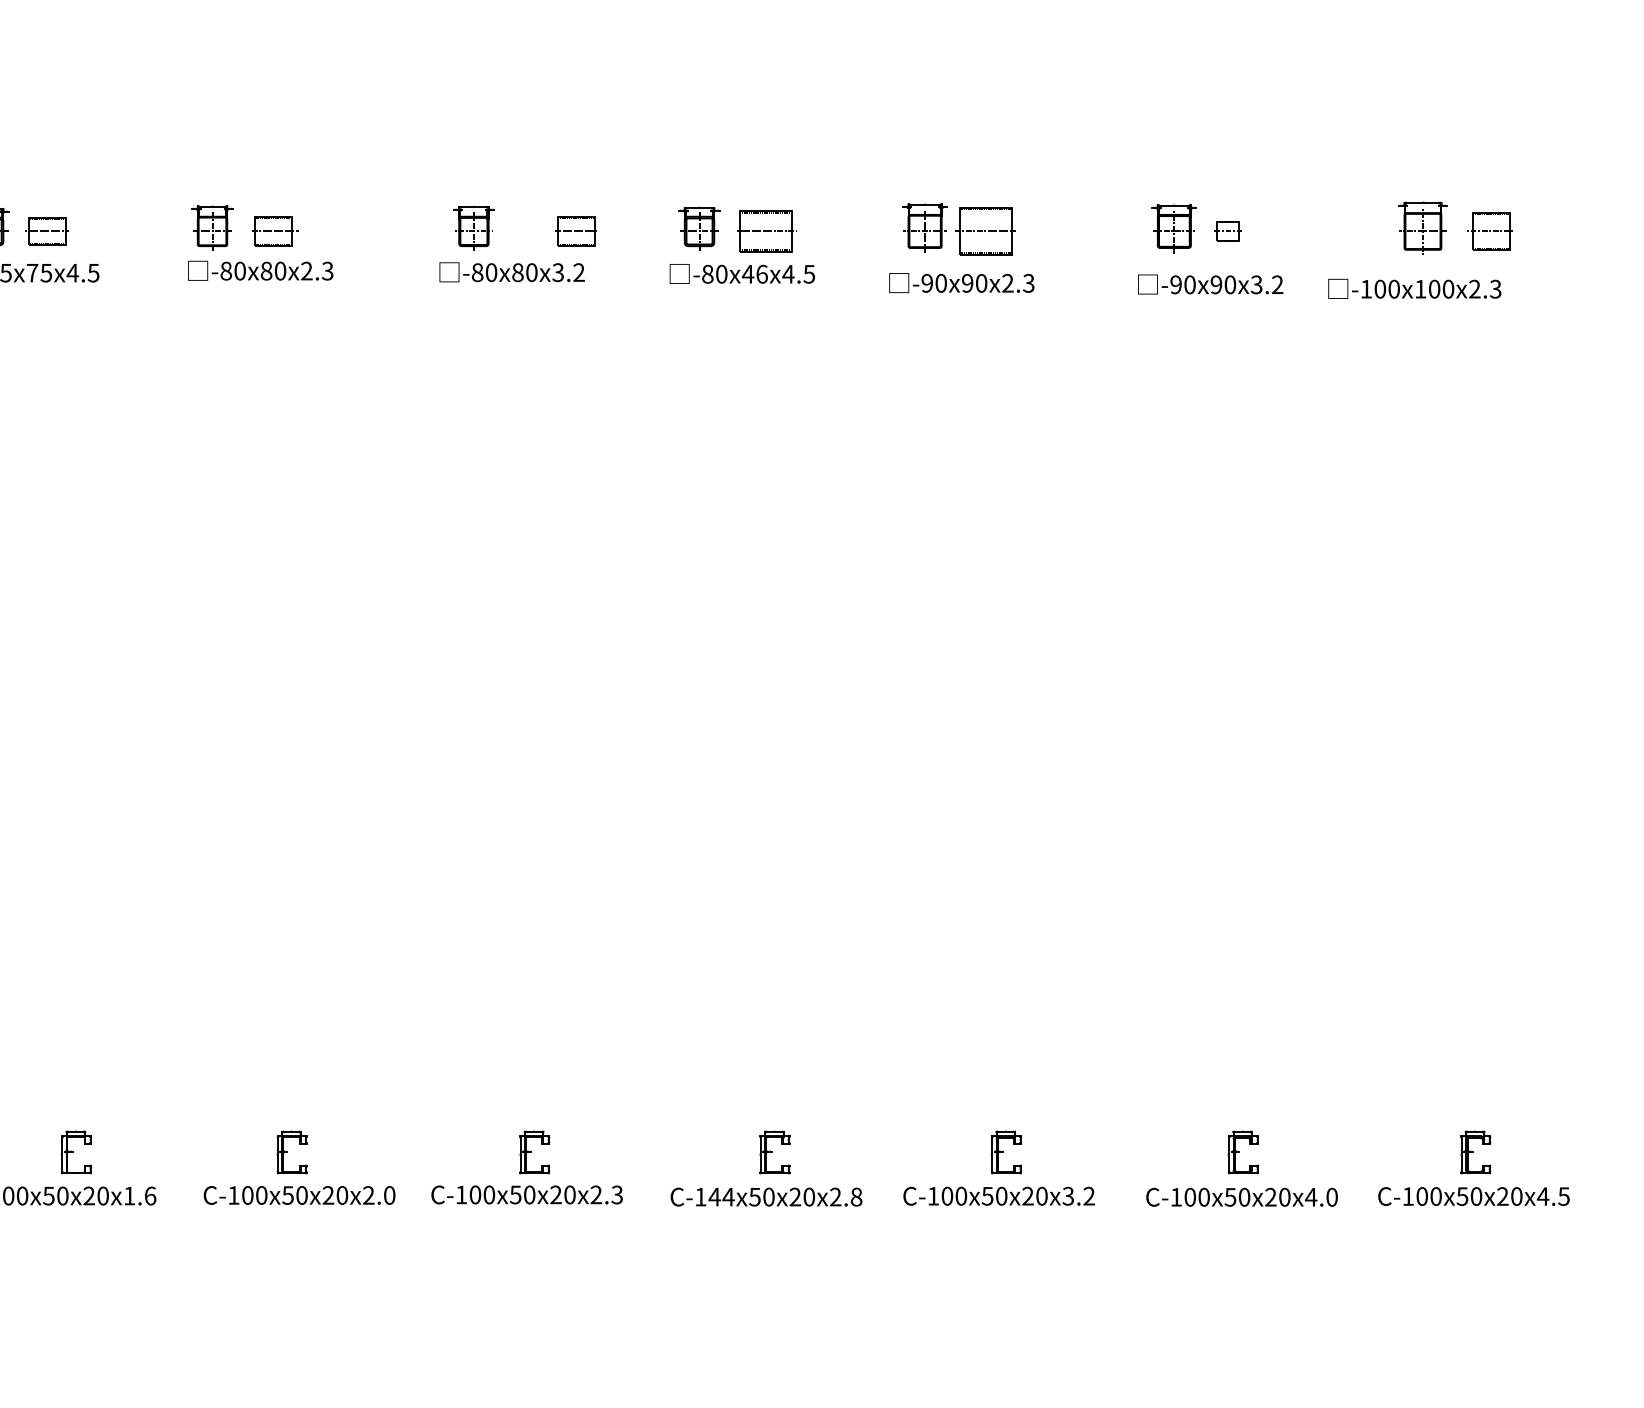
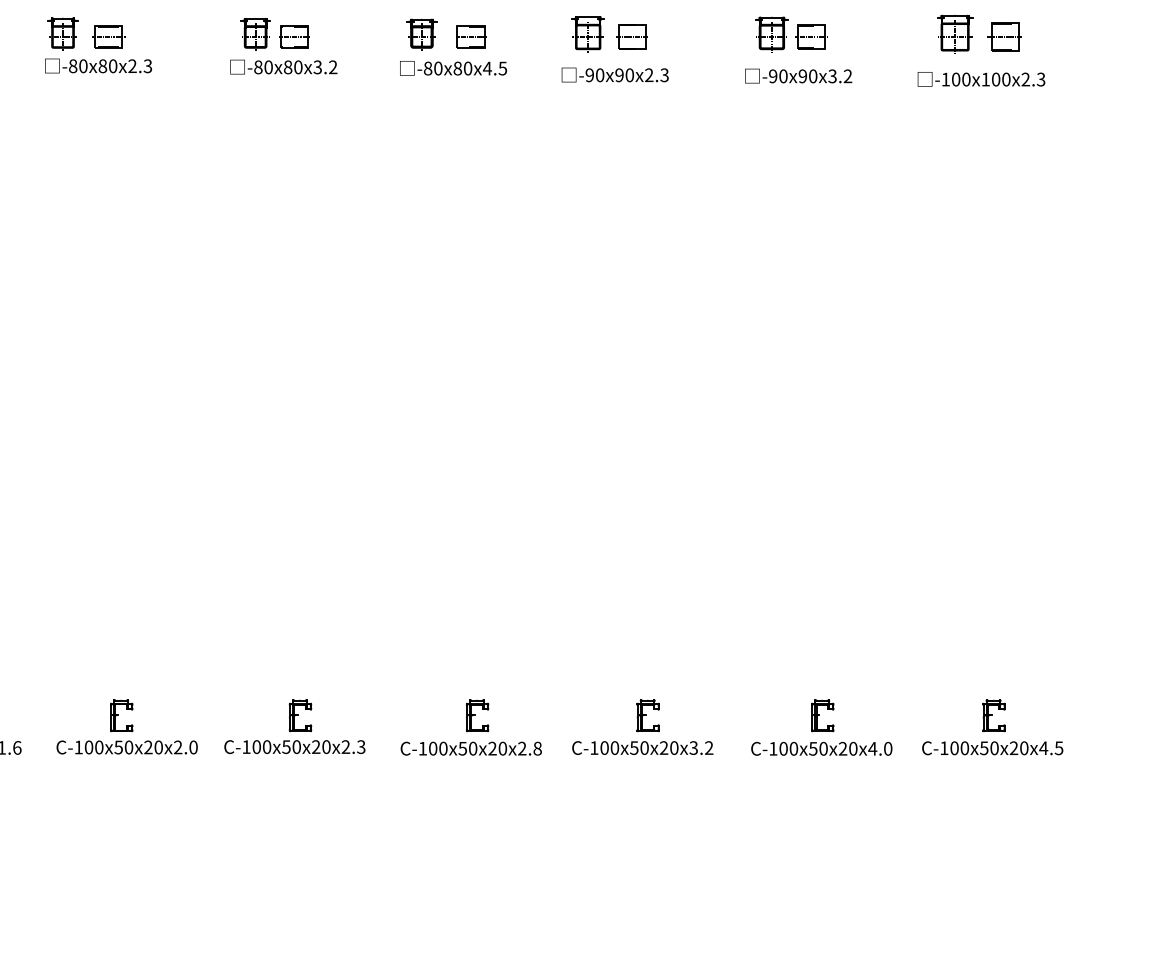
part: (575, 231) -> (293, 37), moved
part: (766, 231) -> (471, 37), size x0.71
part: (984, 231) -> (631, 37), size x0.71
part: (1227, 231) -> (811, 37), size x1.67
text: (754, 273) -> (462, 67), -80x46x4.5 -> -80x80x4.5
text: (1414, 288) -> (981, 79), moved
text: (721, 1196) -> (438, 748), C-144x50x20x2.8 -> C-100x50x20x2.8

